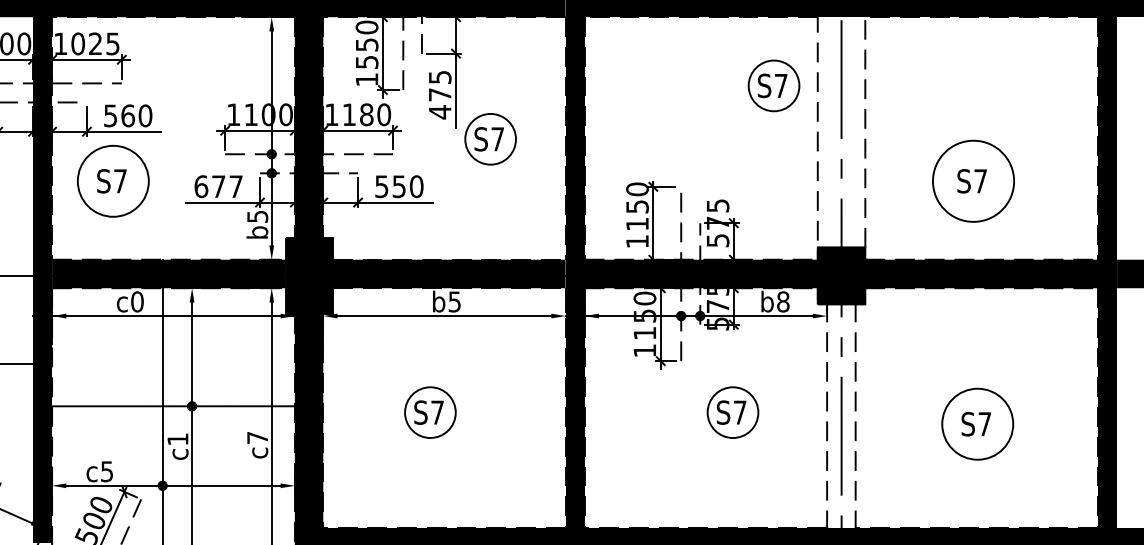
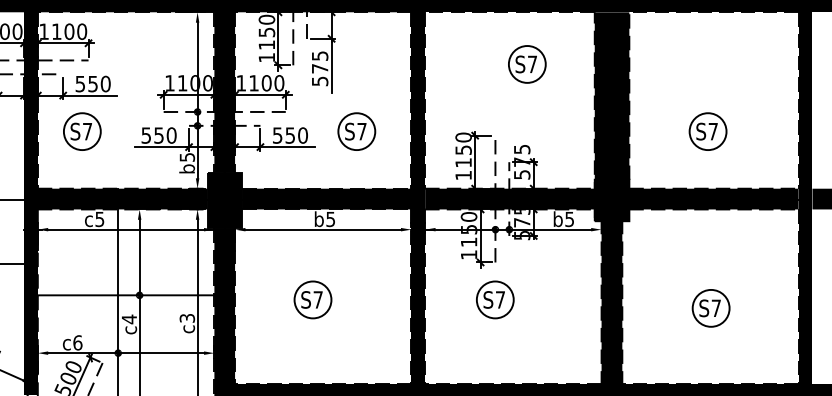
text: (95, 43) -> (69, 31), 1025 -> 1100
text: (367, 62) -> (267, 45), 1550 -> 1150
part: (773, 85) -> (526, 64), moved
text: (440, 112) -> (320, 81), 475 -> 575
text: (366, 114) -> (266, 83), 1180 -> 1100
text: (128, 115) -> (93, 83), 560 -> 550
fill: (841, 132) -> (612, 96), added
part: (490, 139) -> (356, 131), moved
circle: (112, 180) -> (81, 131), size x0.71
circle: (973, 180) -> (708, 131), size x0.62
text: (218, 186) -> (158, 135), 677 -> 550
text: (137, 301) -> (99, 219), c0 -> c5
text: (783, 301) -> (569, 219), b8 -> b5
part: (732, 412) -> (494, 299), moved
fill: (841, 416) -> (612, 302), added
circle: (977, 423) -> (710, 307), size x0.71
text: (257, 438) -> (187, 318), c7 -> c3
text: (177, 439) -> (129, 319), c1 -> c4
text: (107, 471) -> (78, 342), c5 -> c6

